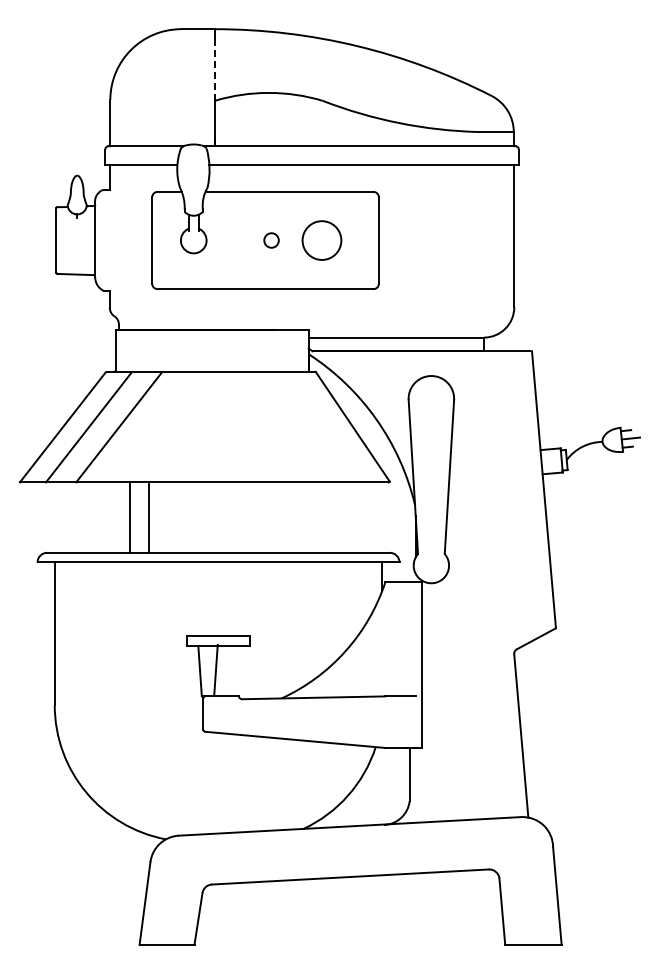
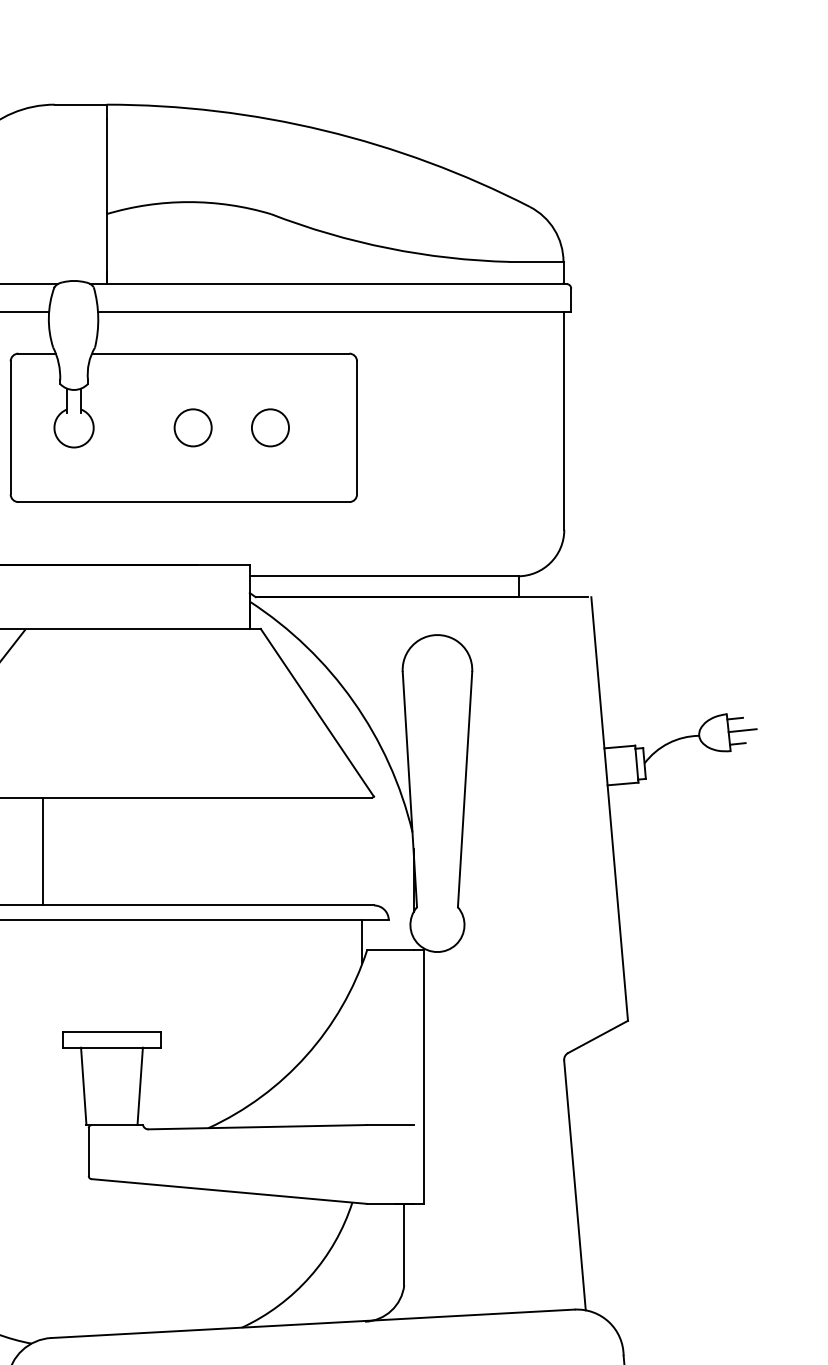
line: (215, 69) -> (107, 166), dashed -> solid
circle: (271, 240) -> (192, 427), size x1.67
circle: (322, 240) -> (270, 427), size x0.62
line: (149, 517) -> (43, 851), moved
line: (215, 669) -> (139, 1085), moved

